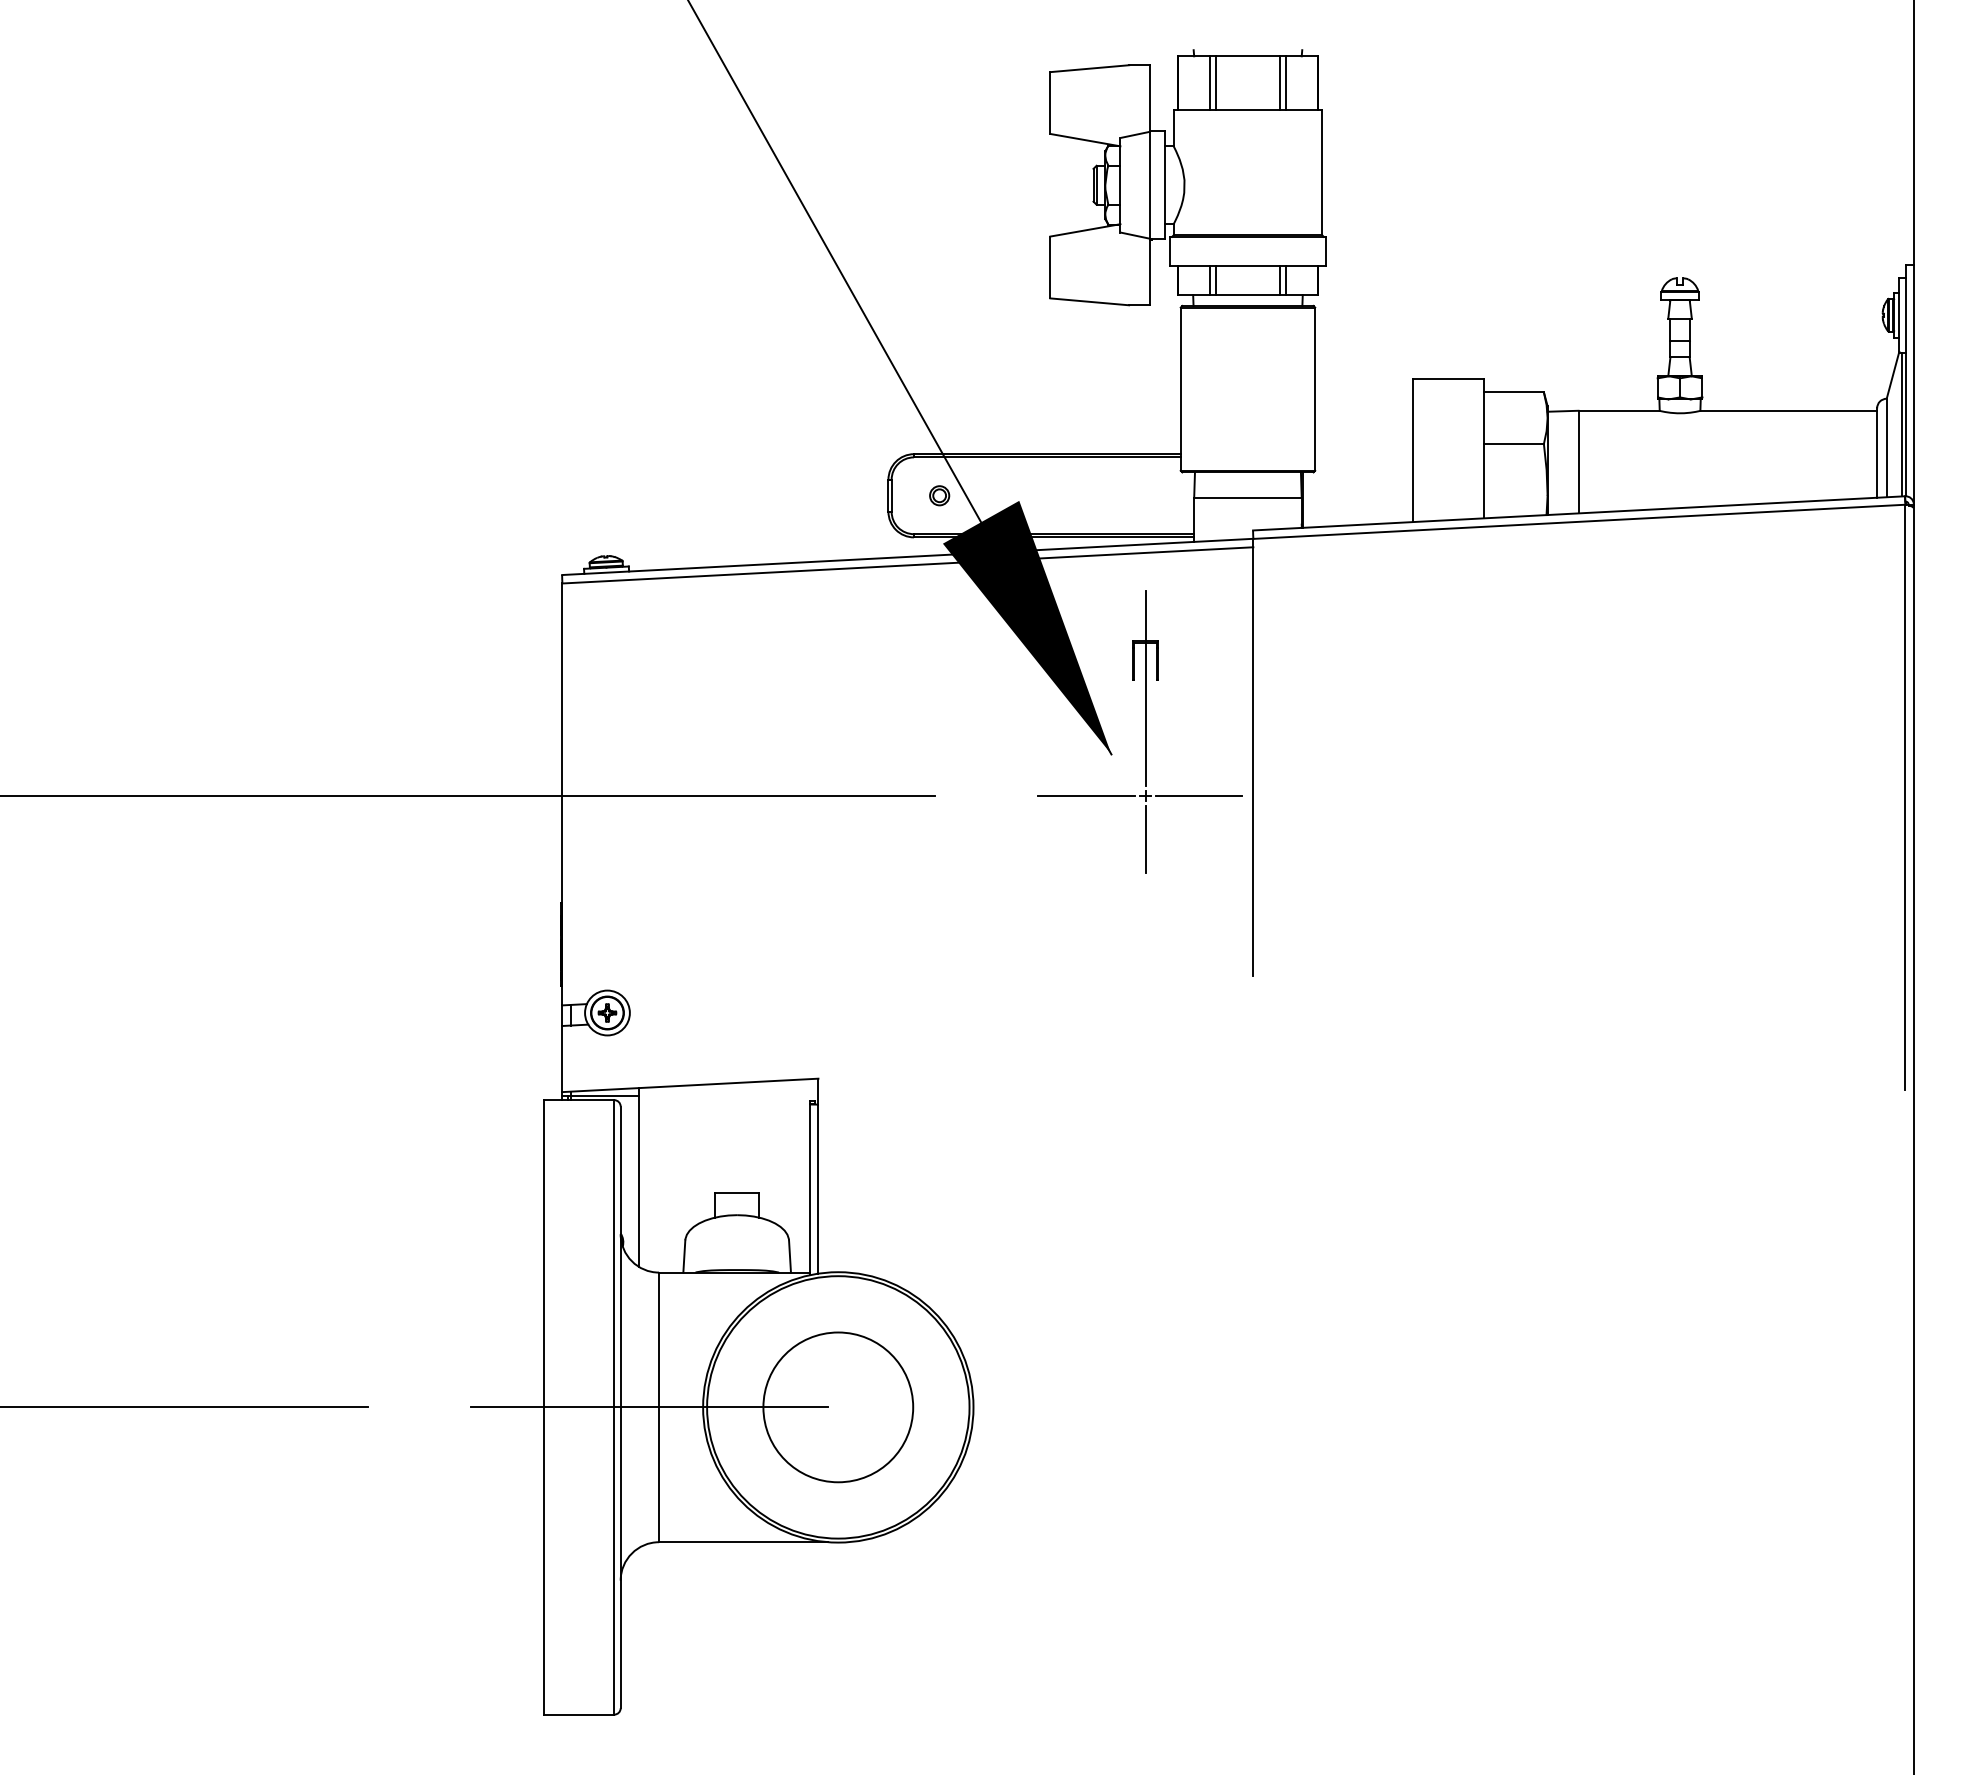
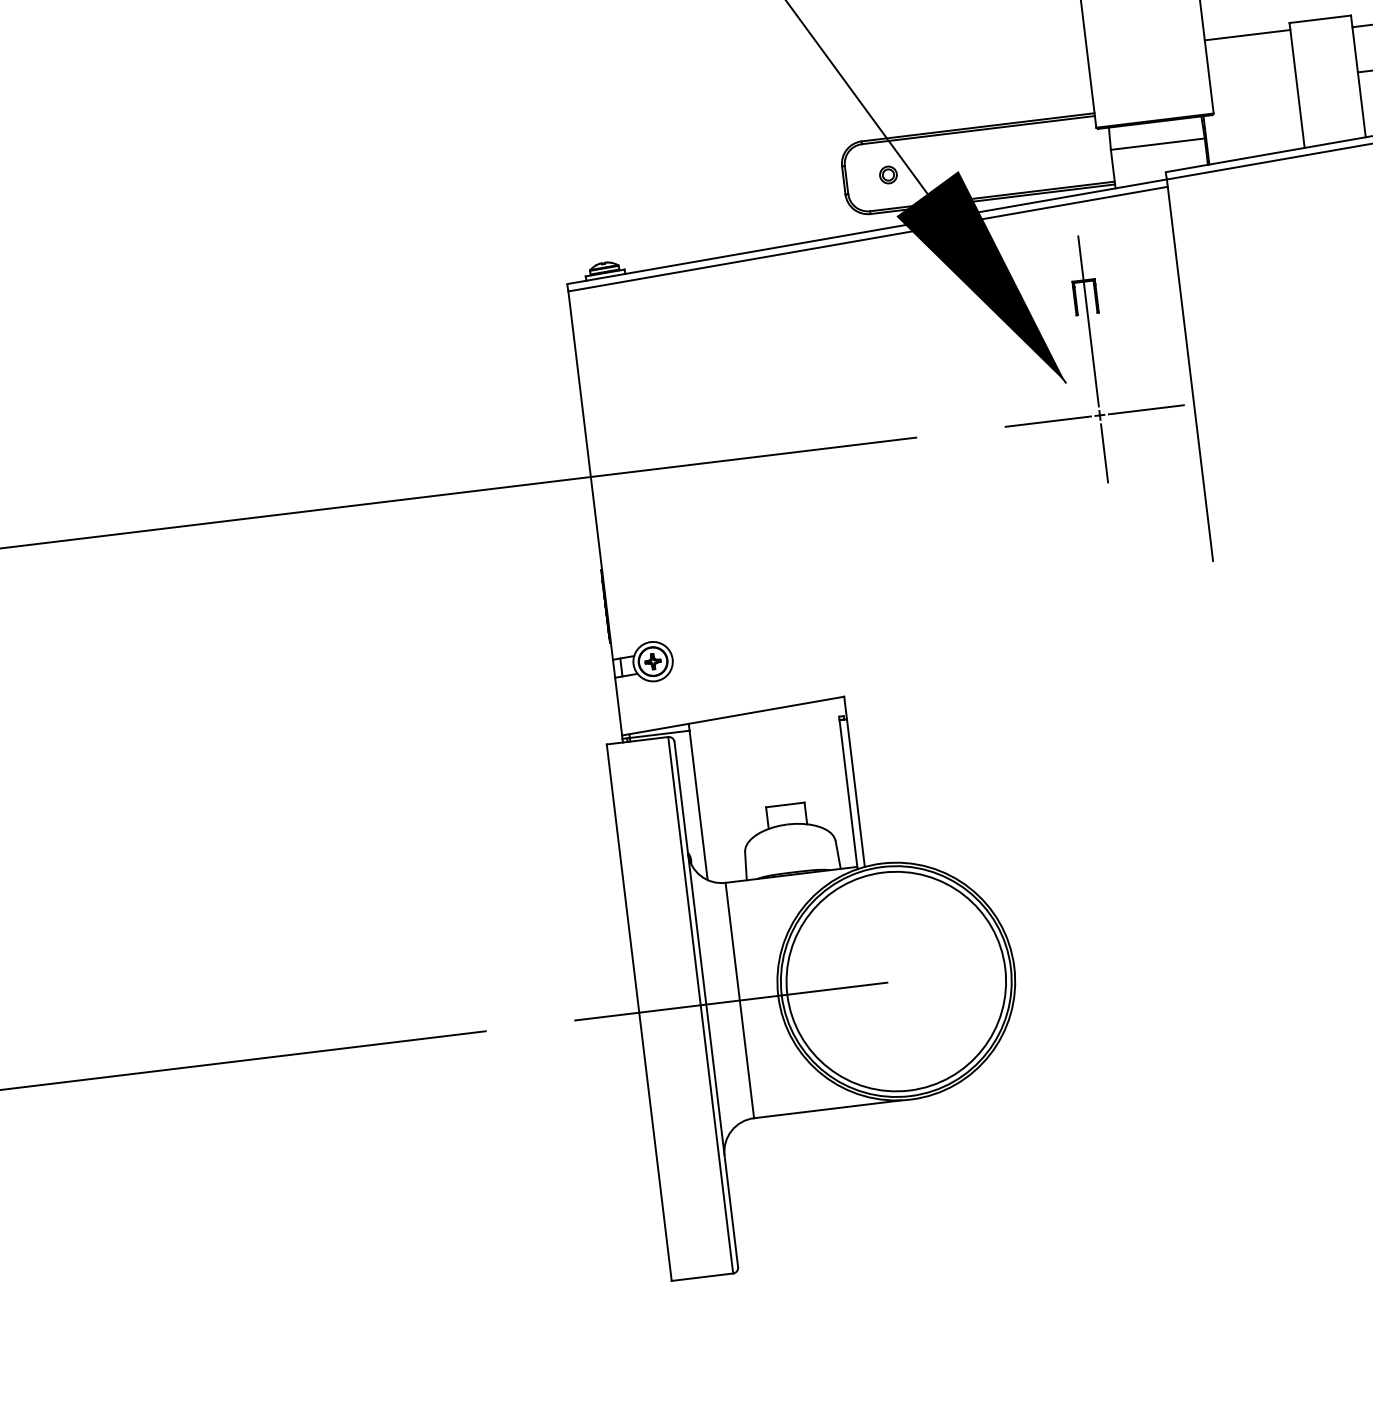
line: (1364, 386) -> (1247, 34), added
circle: (838, 1407) -> (896, 981), size x1.67

